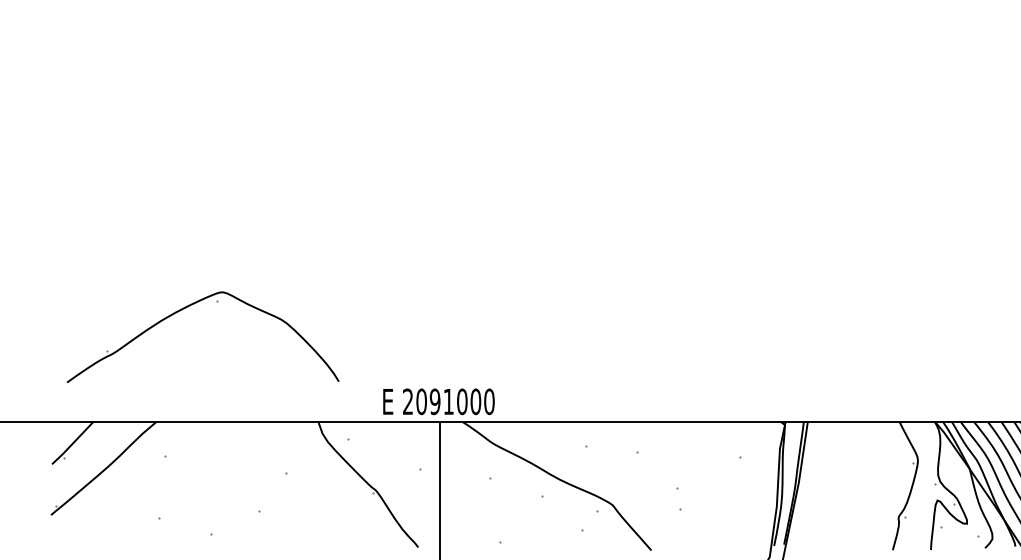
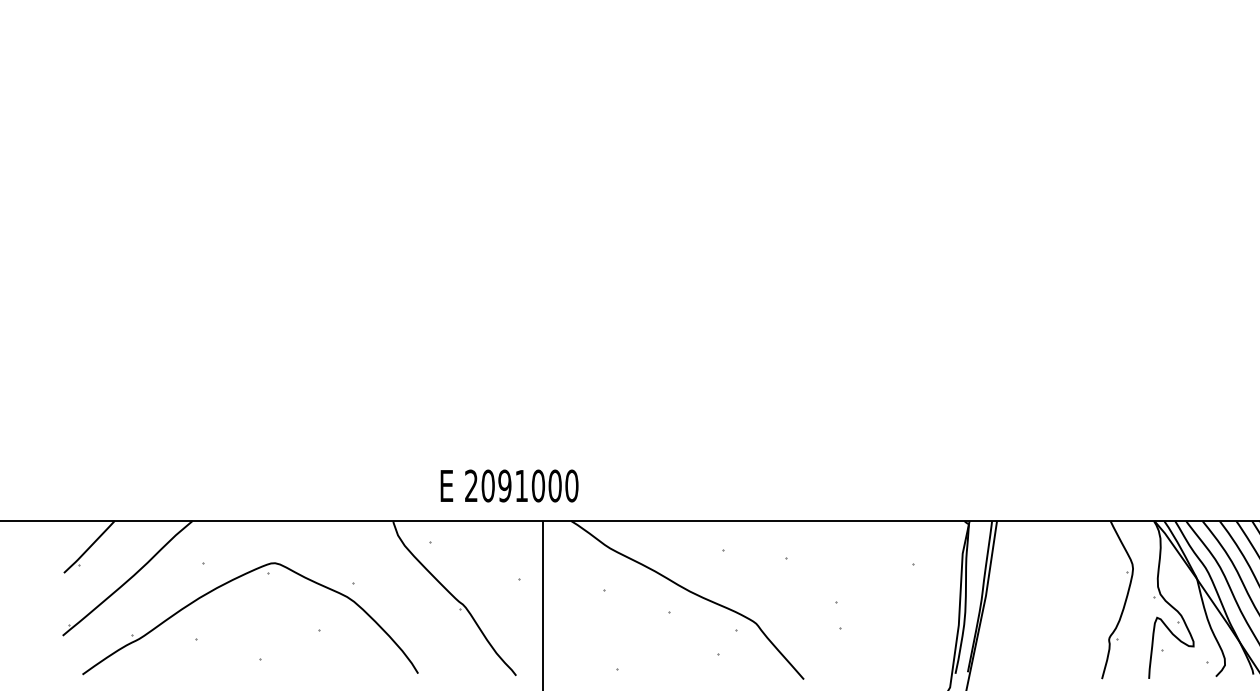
part: (188, 307) -> (232, 581), moved
text: (438, 401) -> (509, 485), moved

